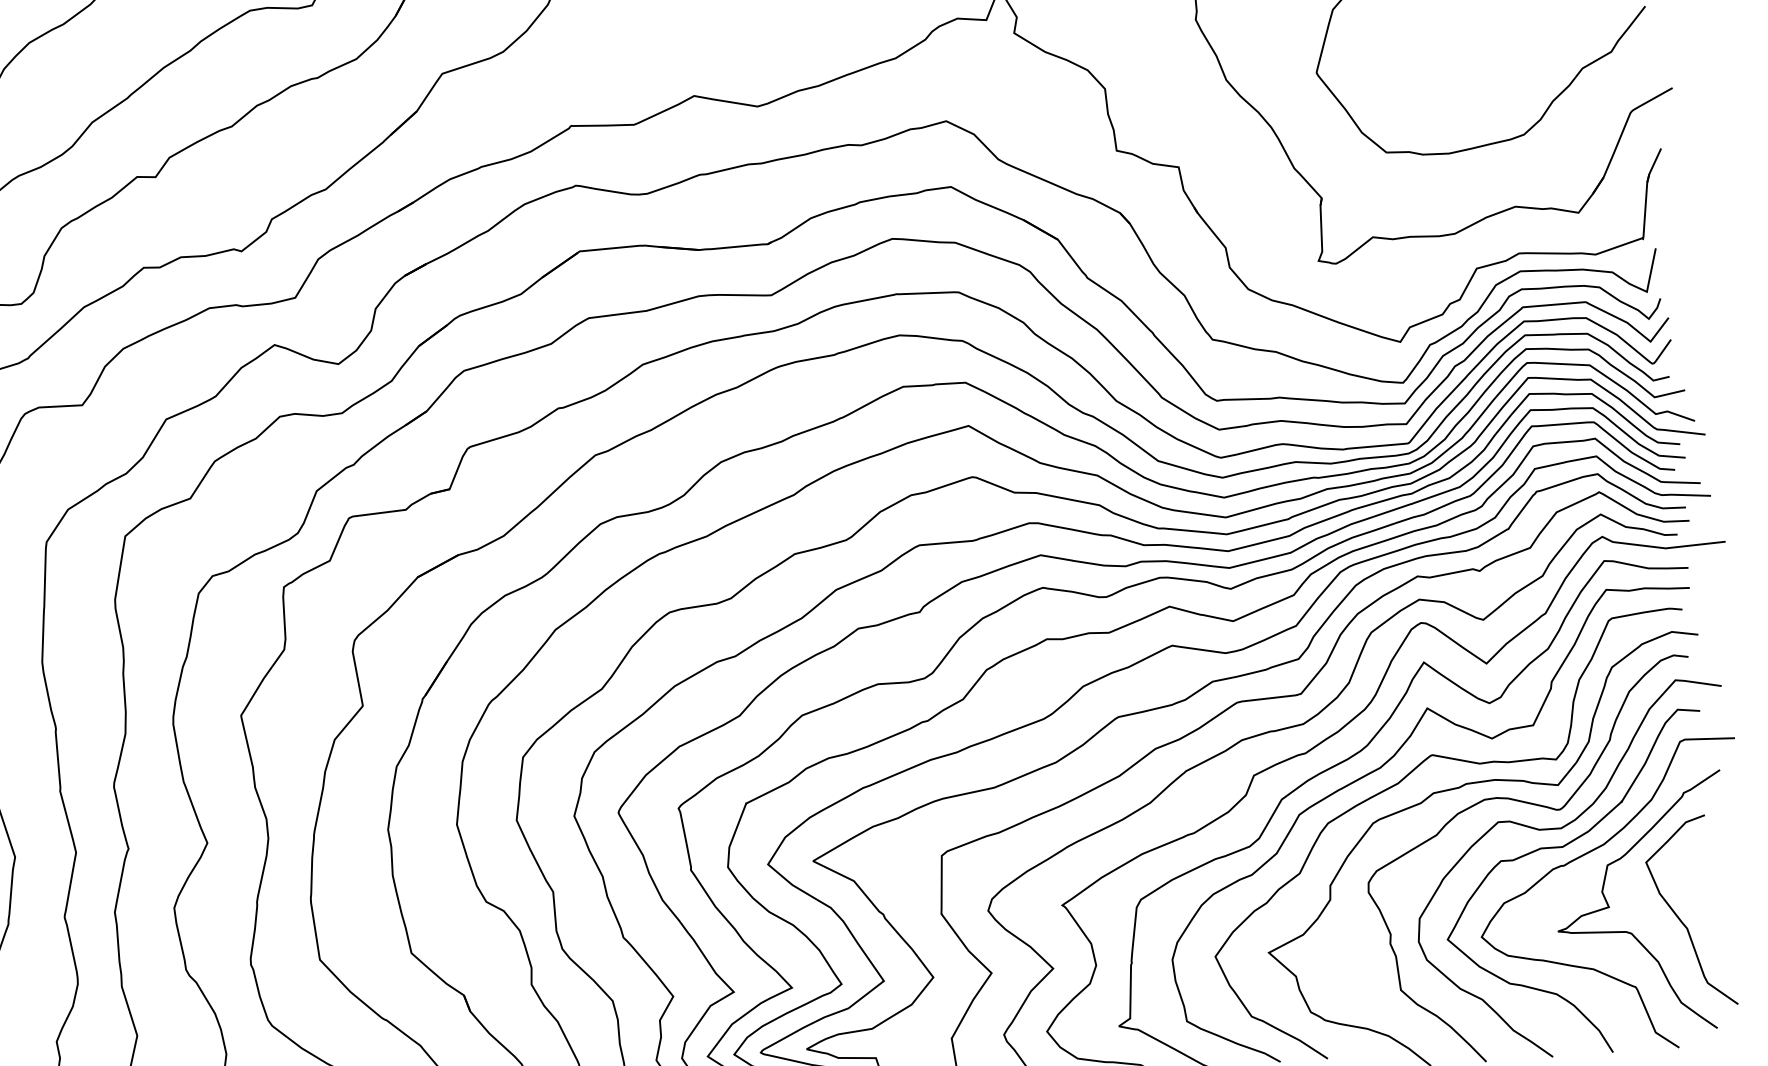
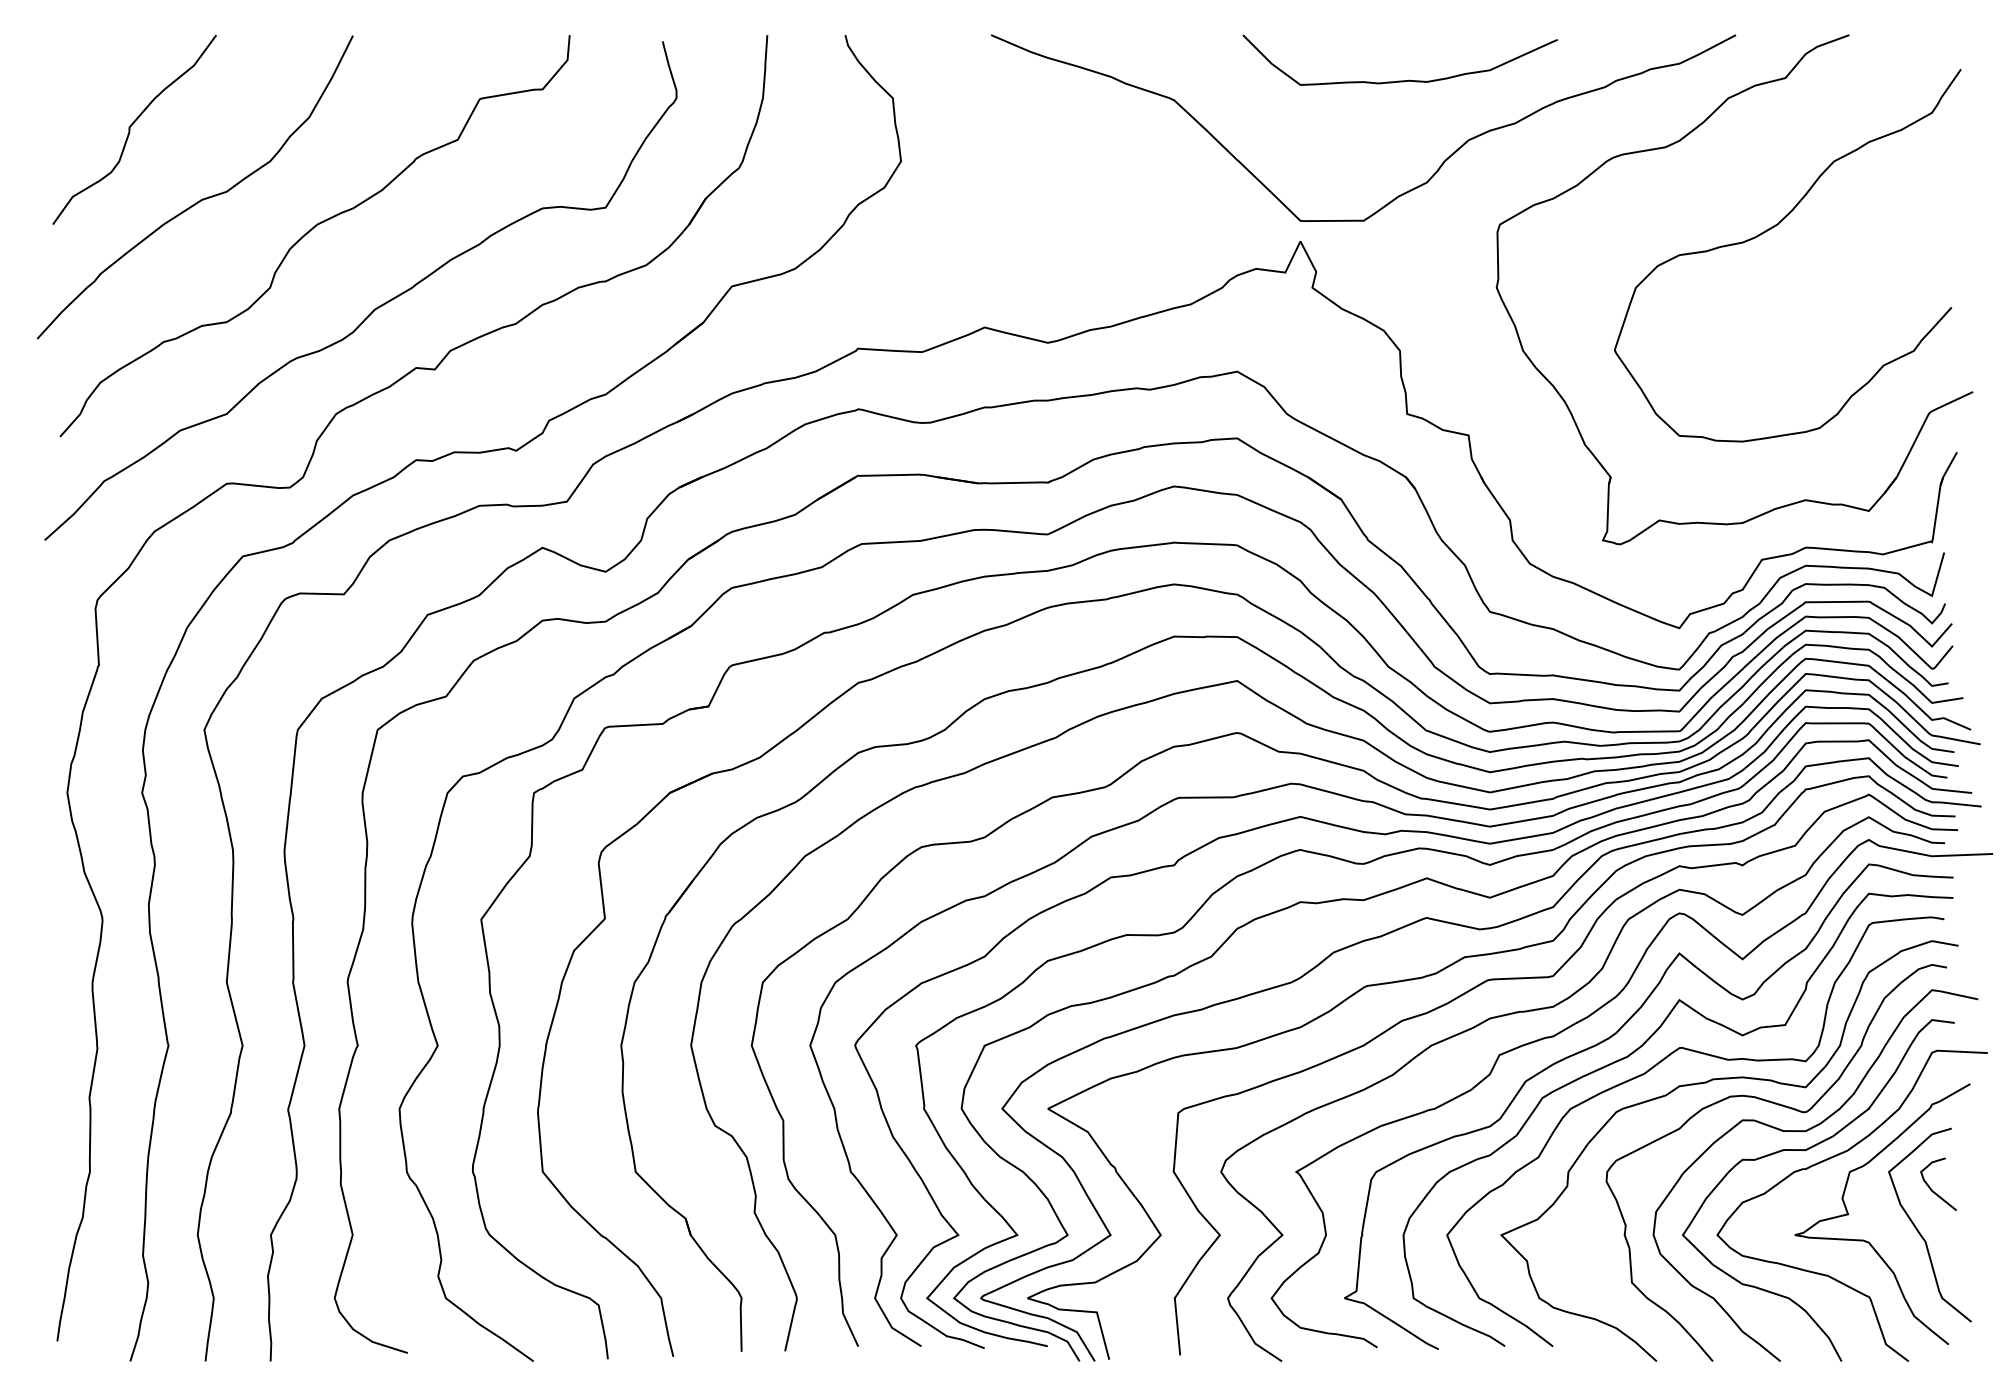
curve: (1690, 876) -> (1932, 1189), added

